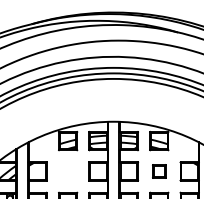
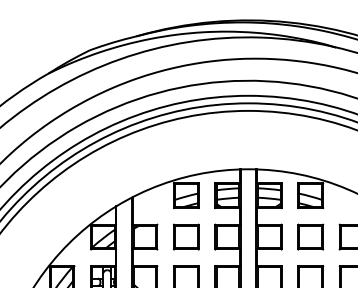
part: (68, 171) -> (186, 236), added
part: (159, 171) -> (310, 236), size x1.43

